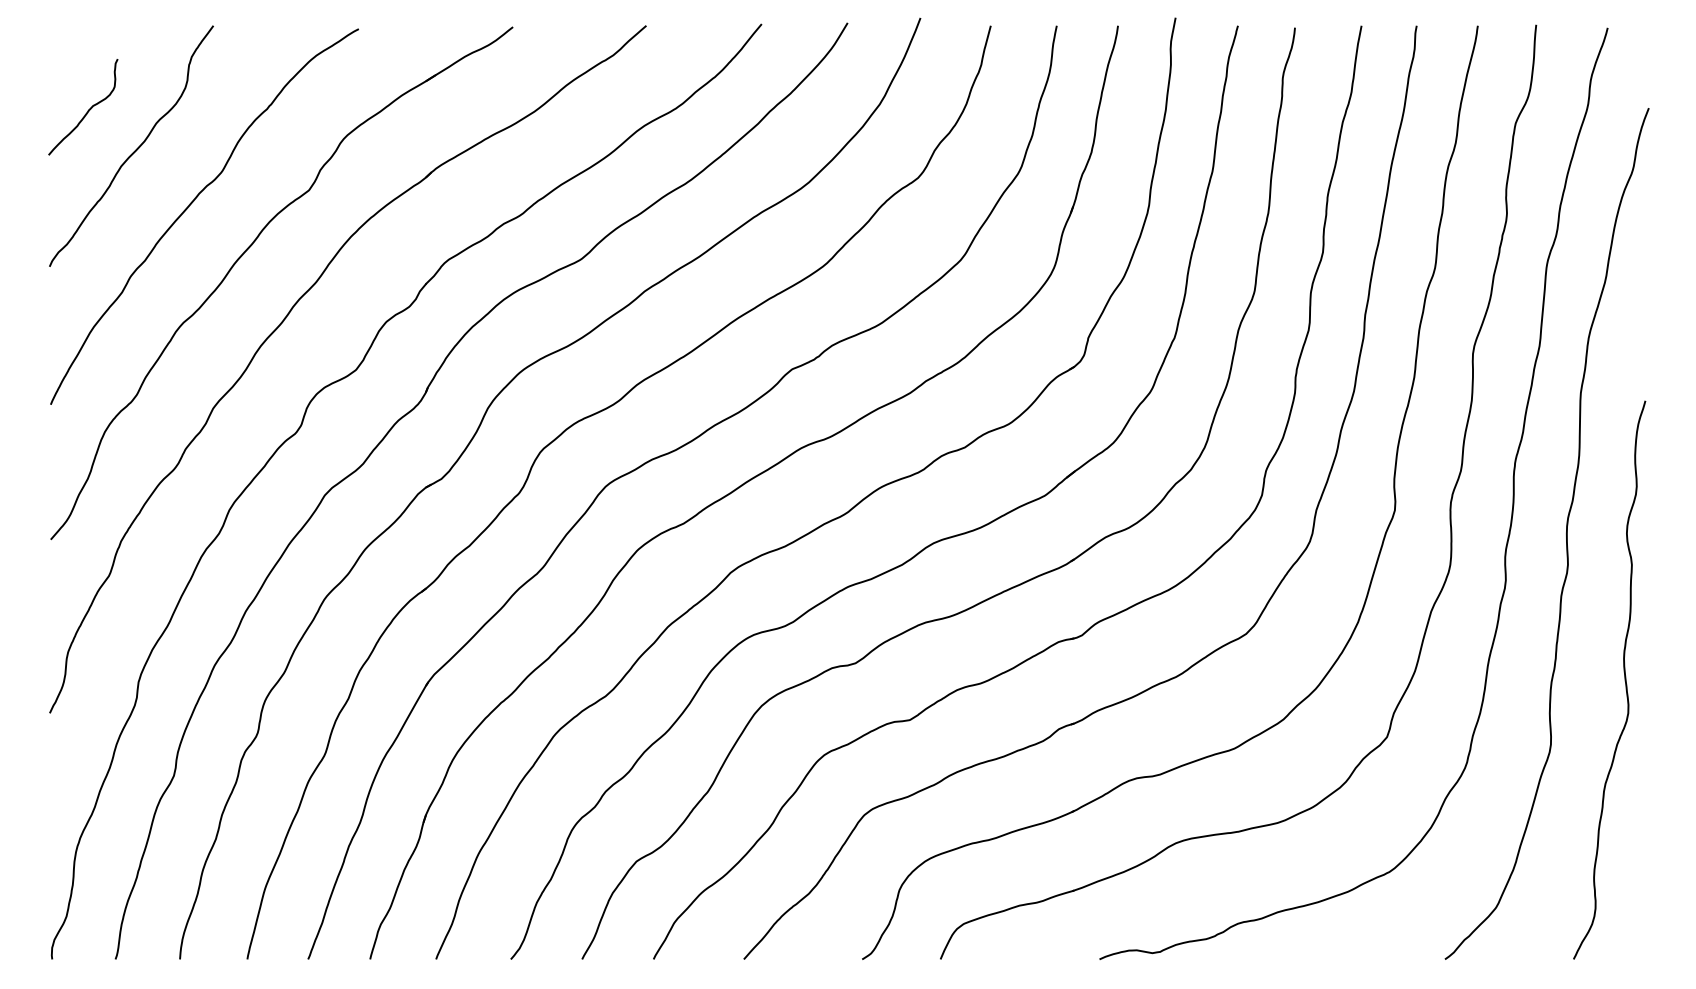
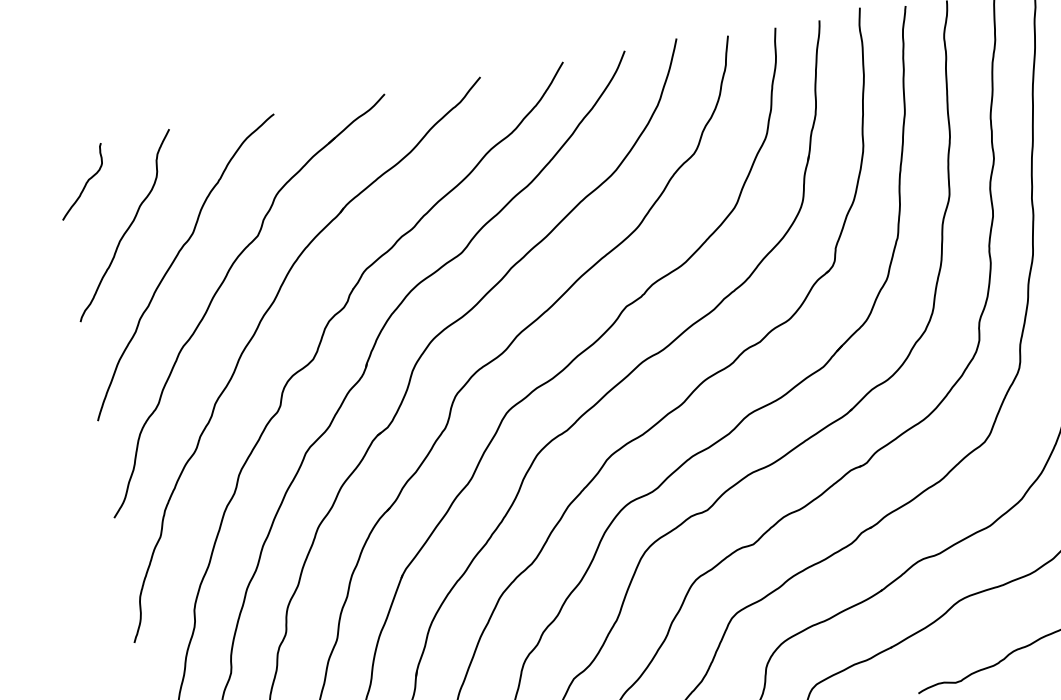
curve: (87, 110) -> (85, 183), moved

